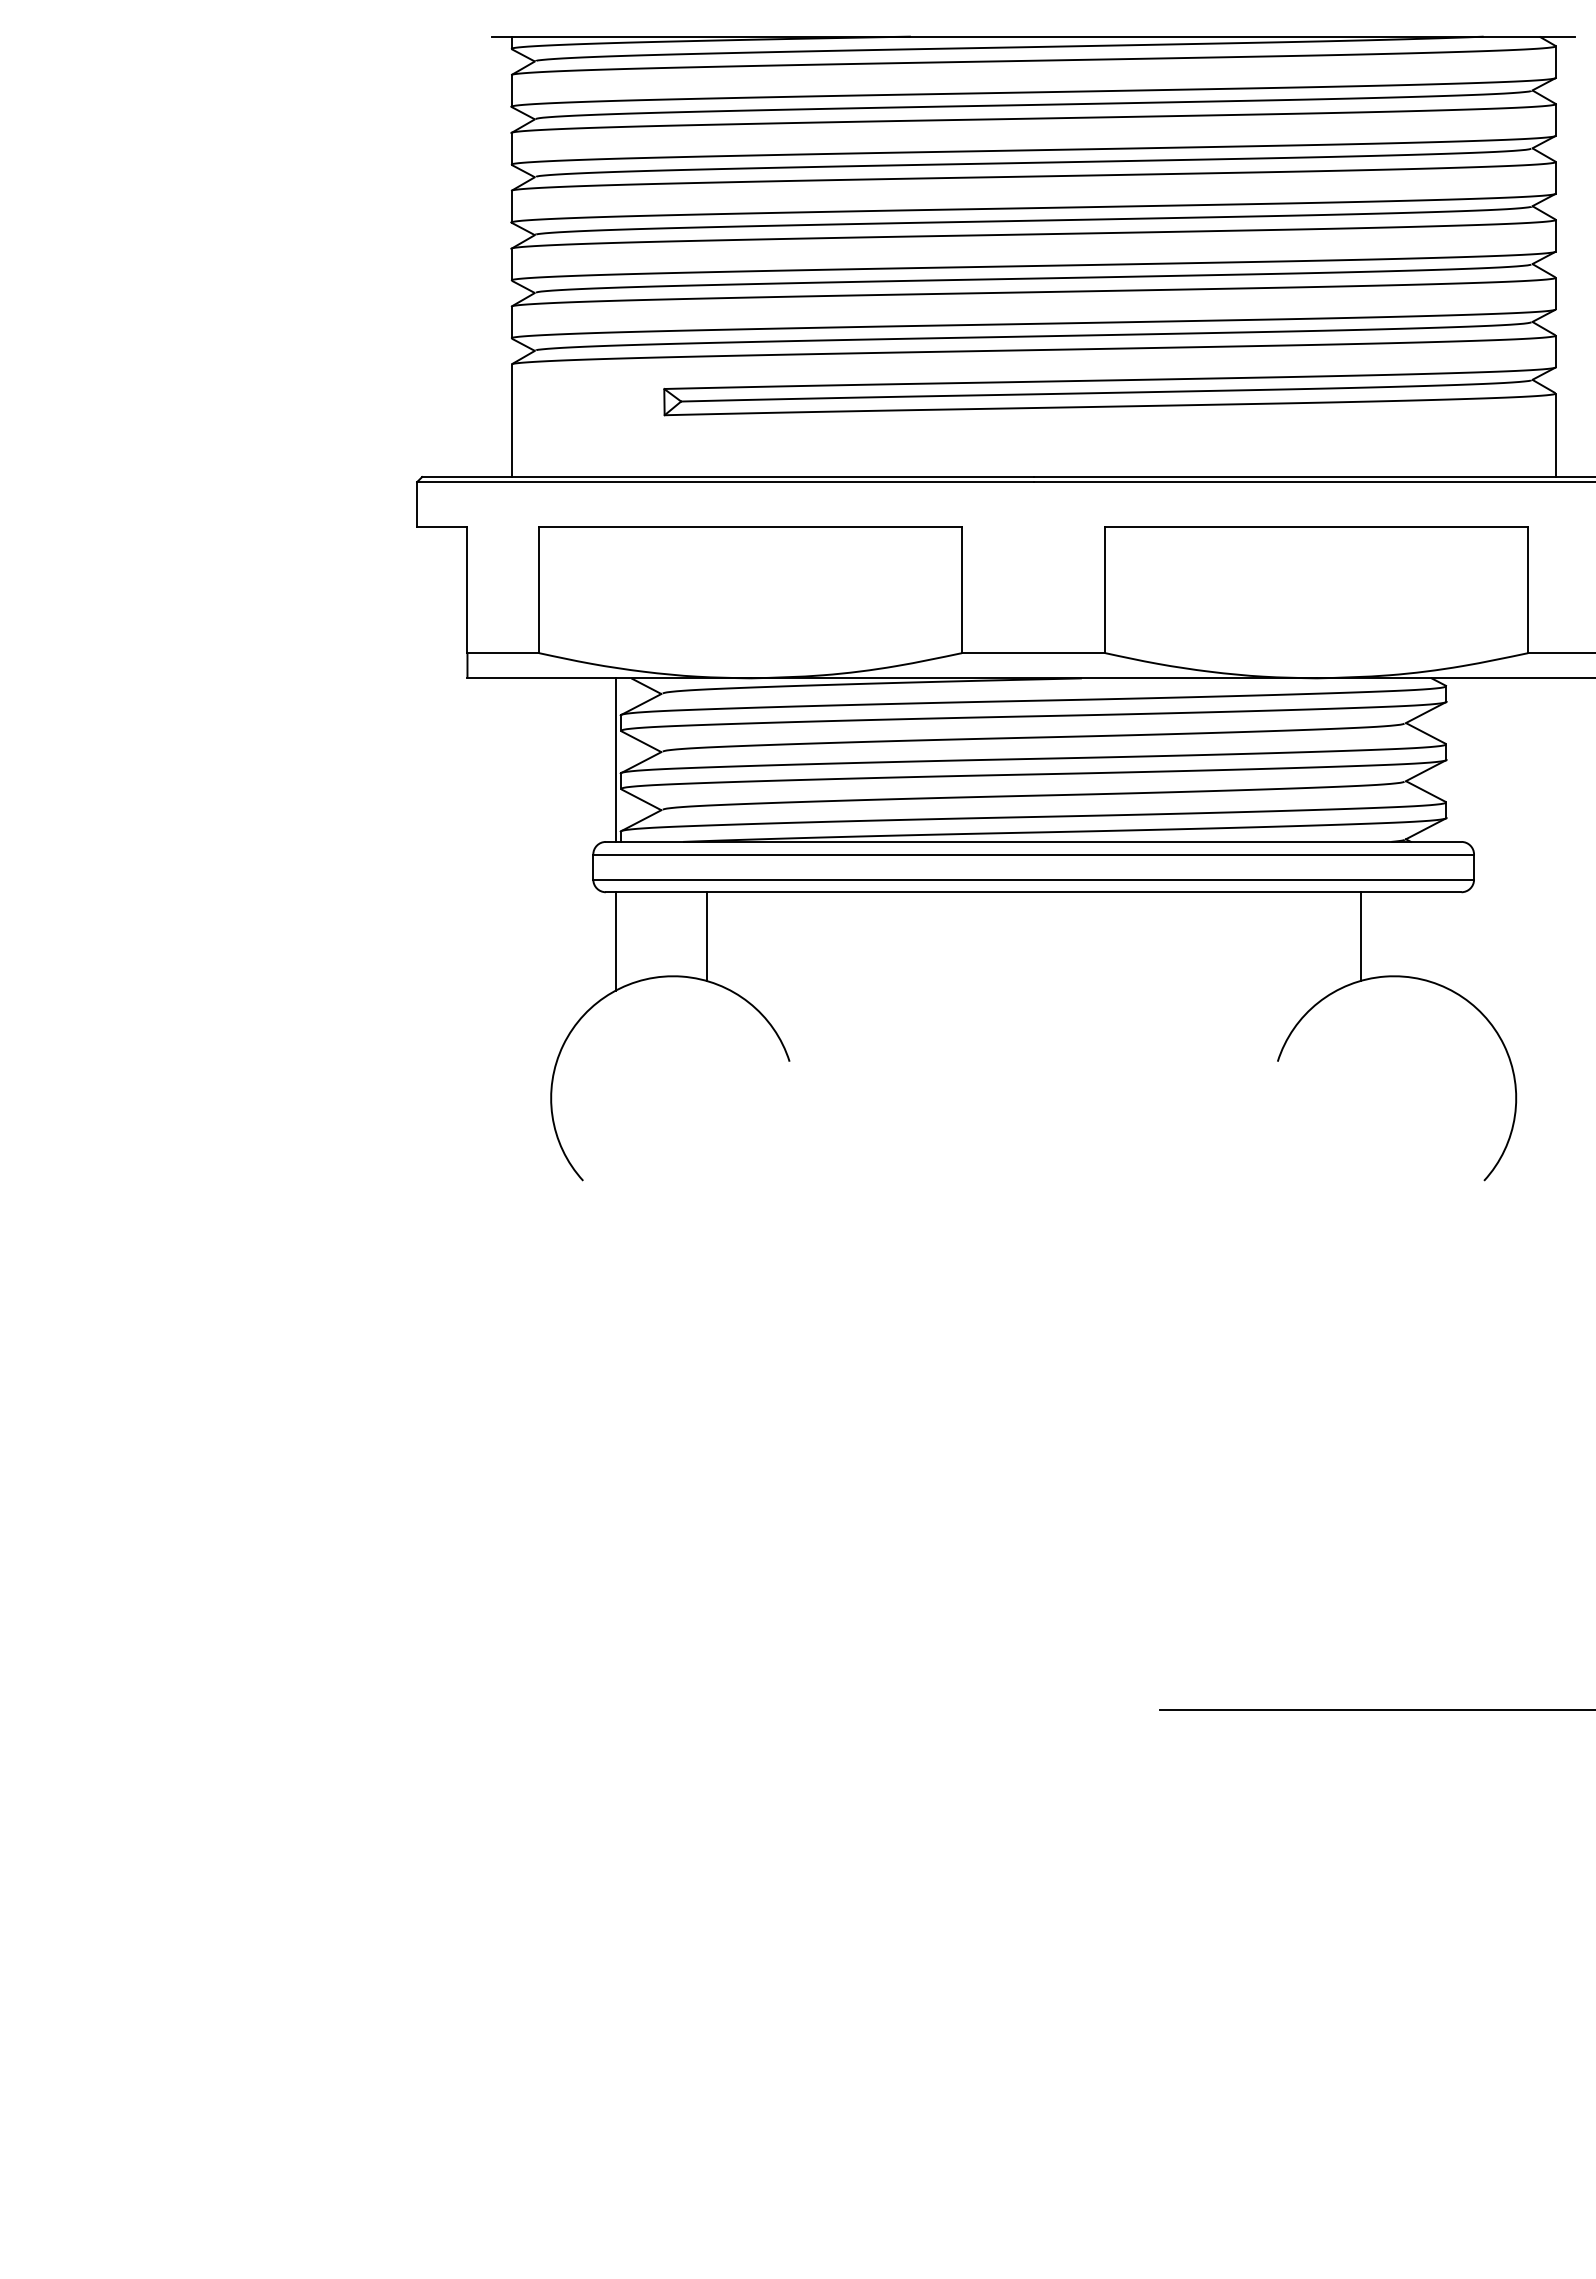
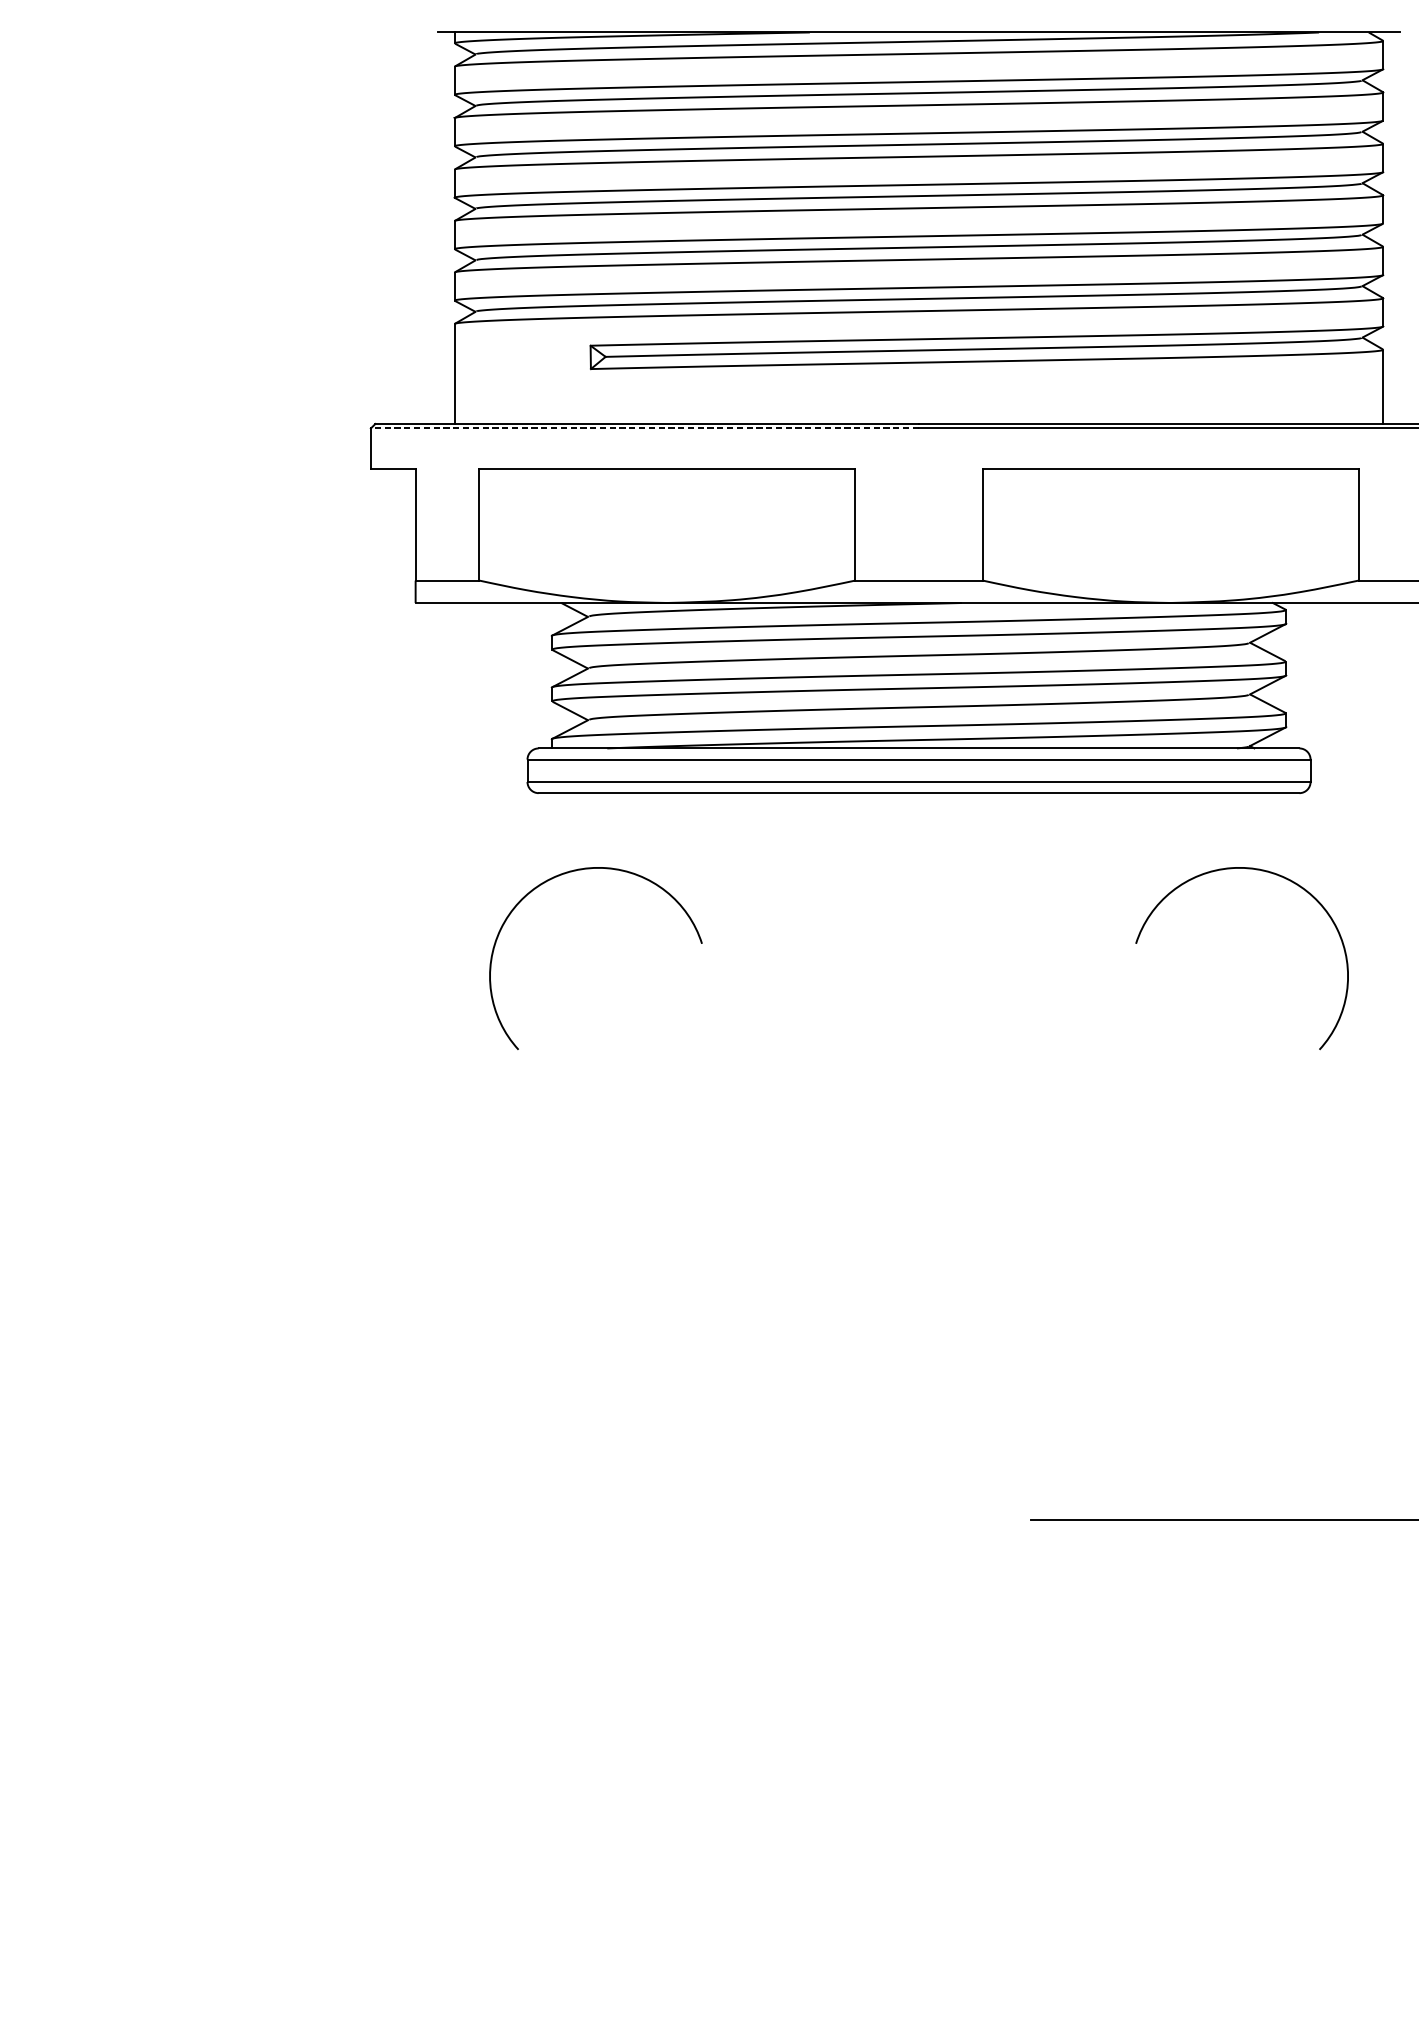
line: (724, 482) -> (644, 428), solid -> dashed
line: (615, 759) -> (547, 675), removed
line: (706, 936) -> (628, 832), removed
line: (1360, 936) -> (1209, 832), removed
line: (615, 941) -> (547, 836), removed

